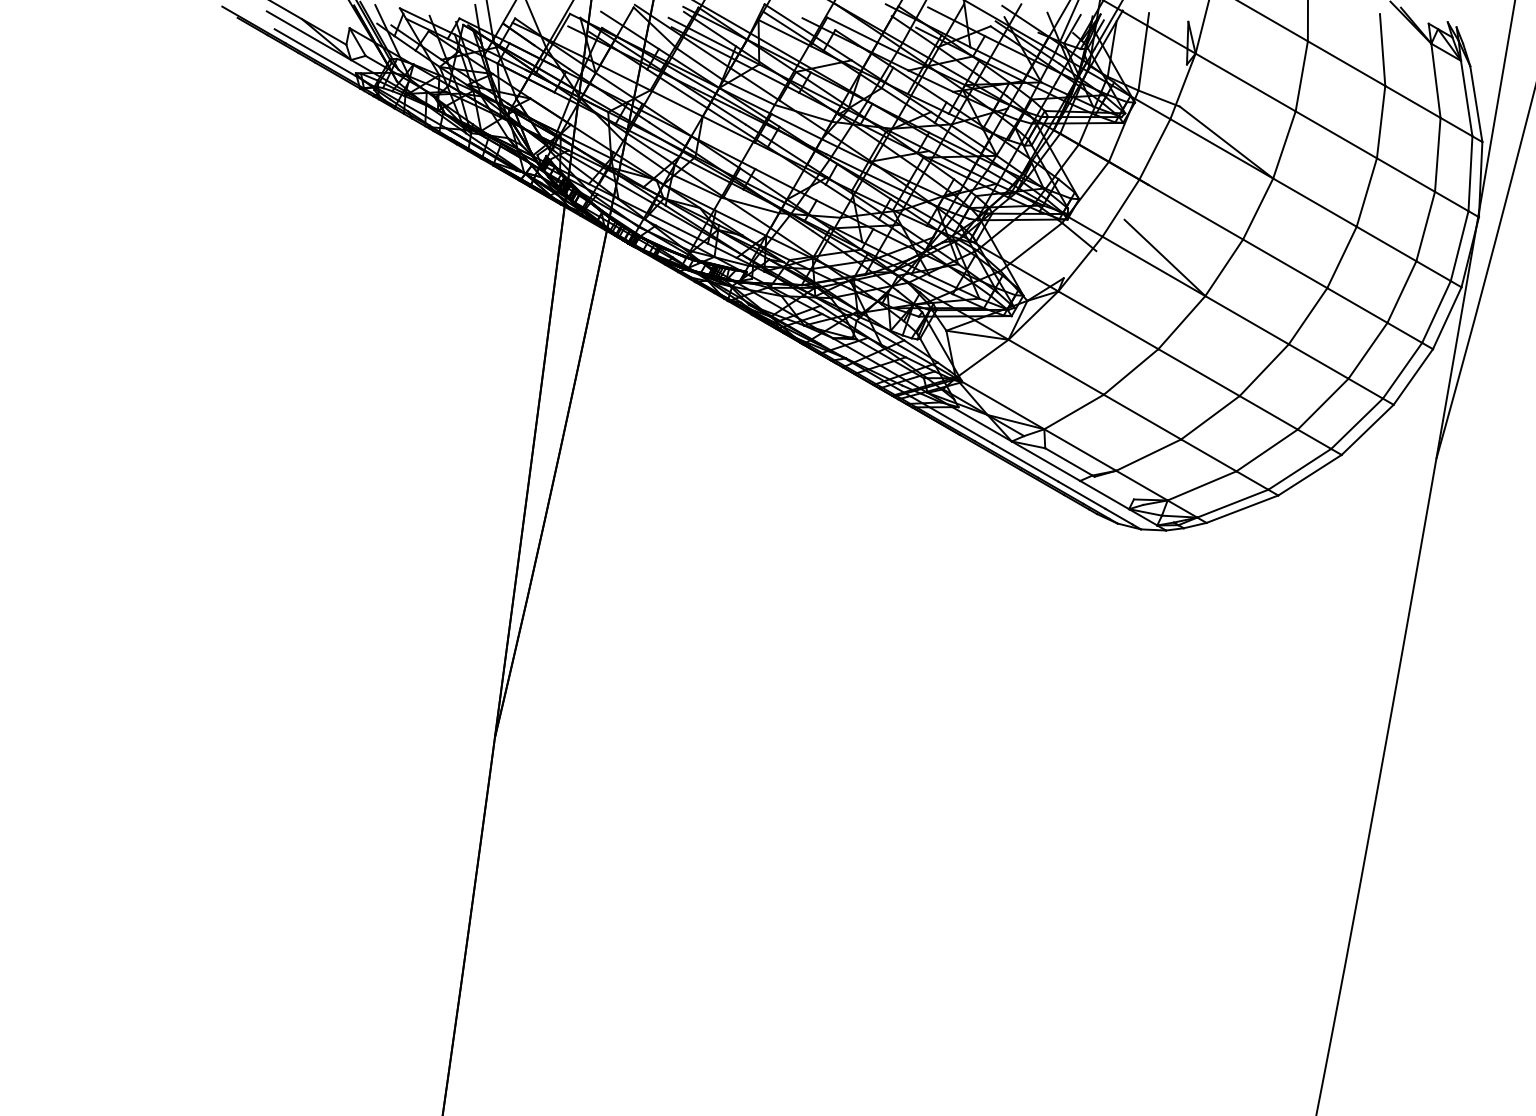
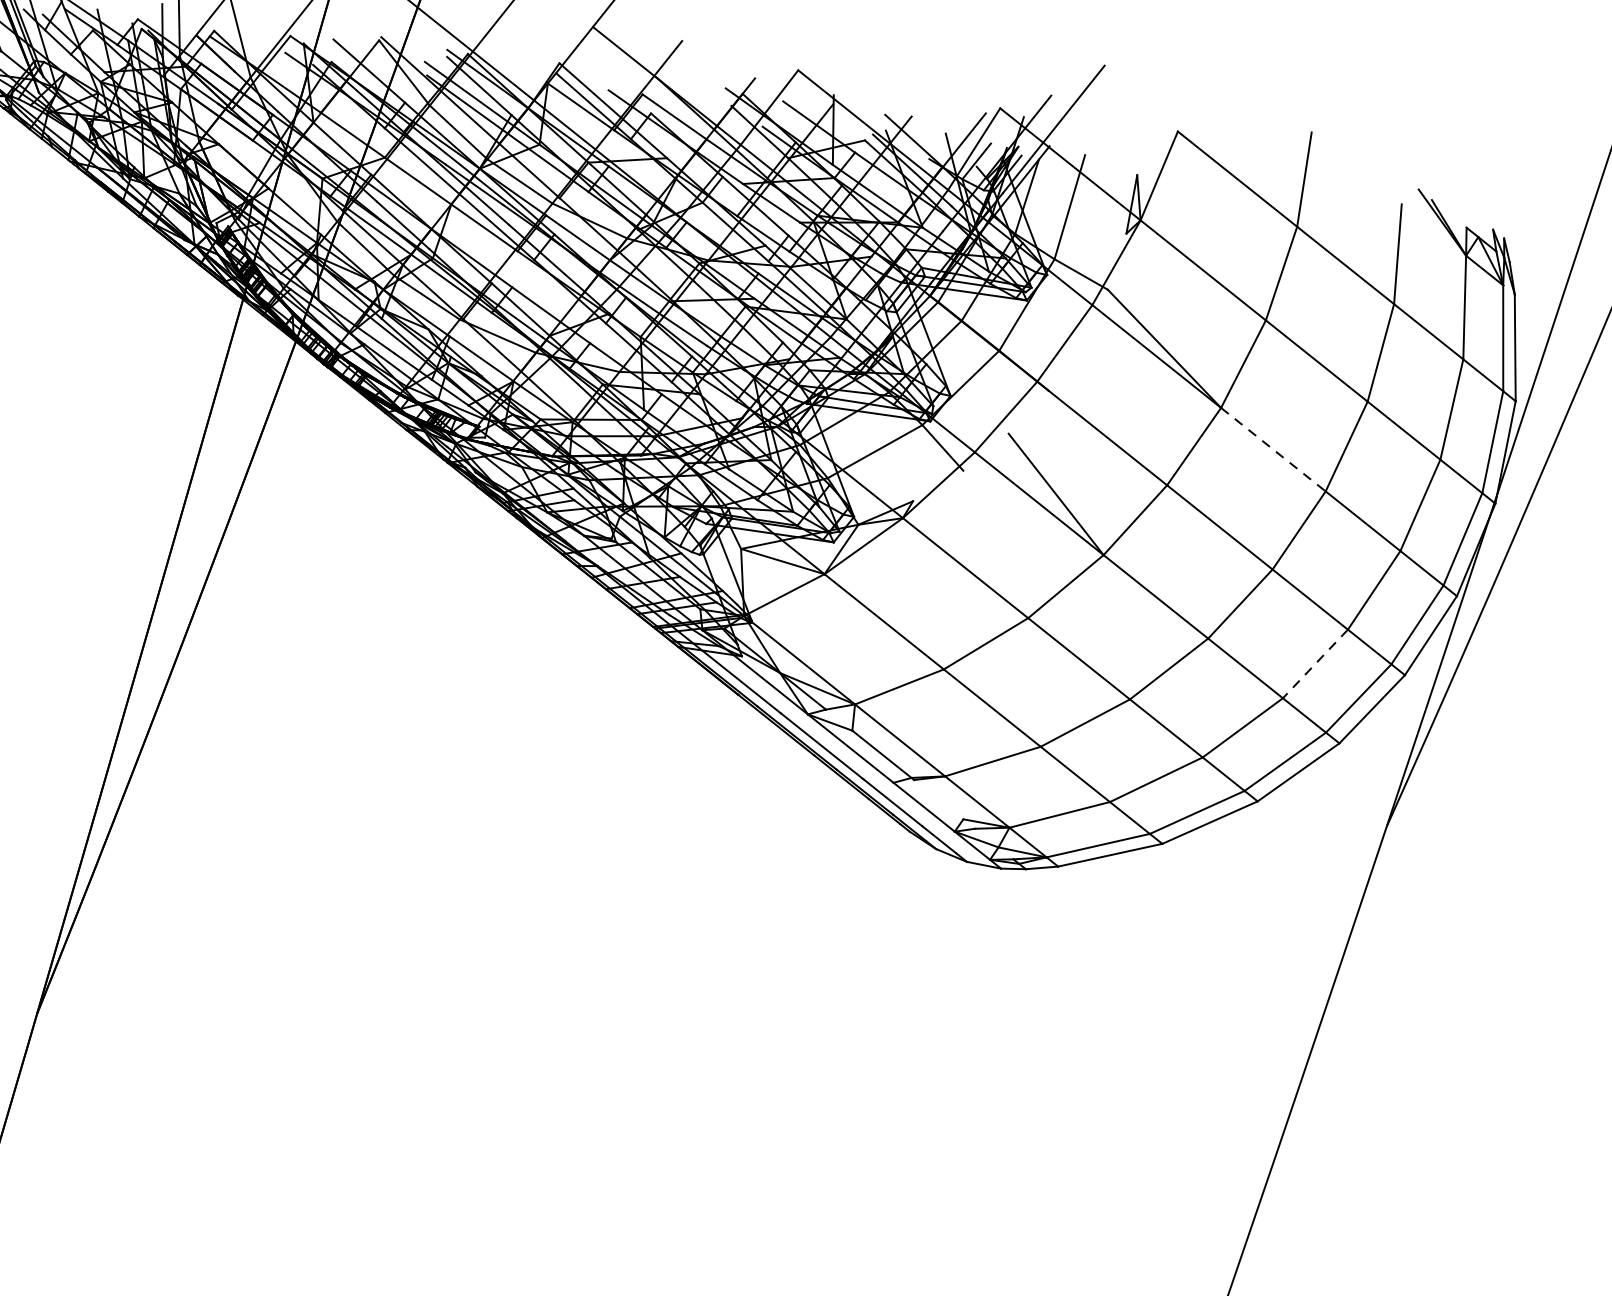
line: (1315, 202) -> (1274, 449), solid -> dashed
line: (1367, 351) -> (1314, 664), solid -> dashed

